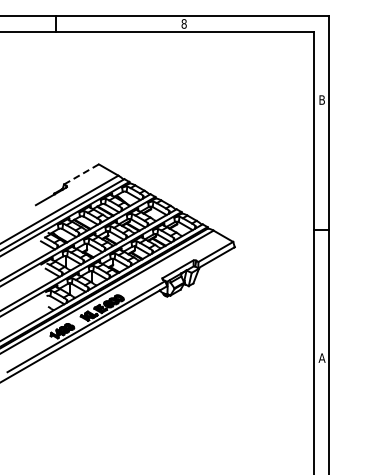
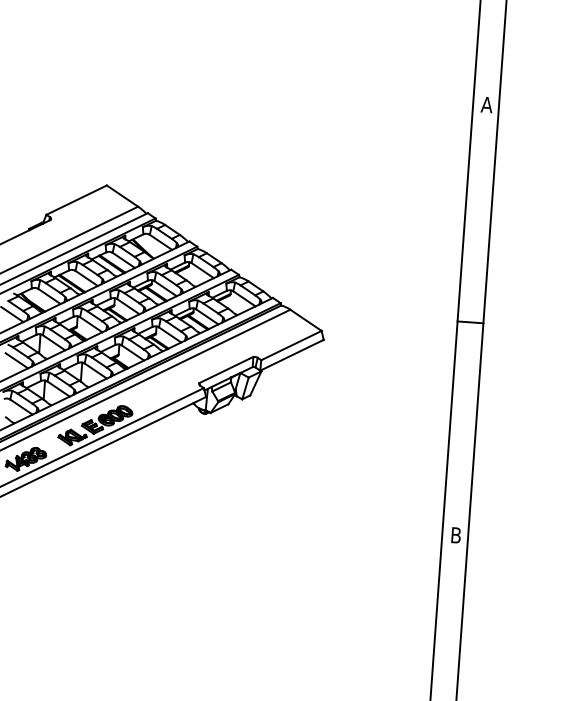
text: (321, 99) -> (485, 103), B -> A
line: (81, 174) -> (76, 200), dashed -> solid
text: (321, 357) -> (455, 534), A -> B

